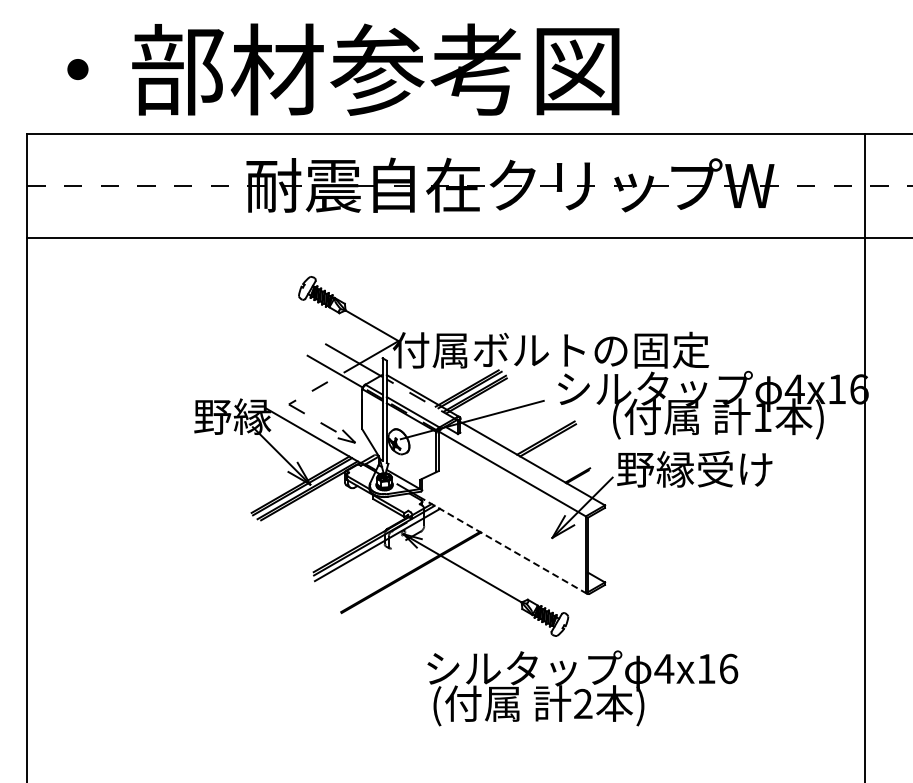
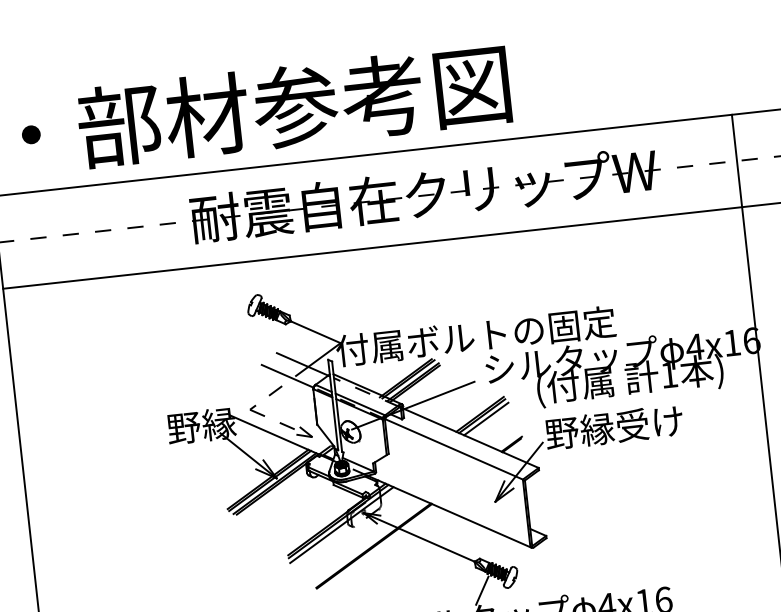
line: (552, 443) -> (486, 418), added
line: (505, 546) -> (454, 513), dashed -> solid
line: (526, 635) -> (482, 590), added

